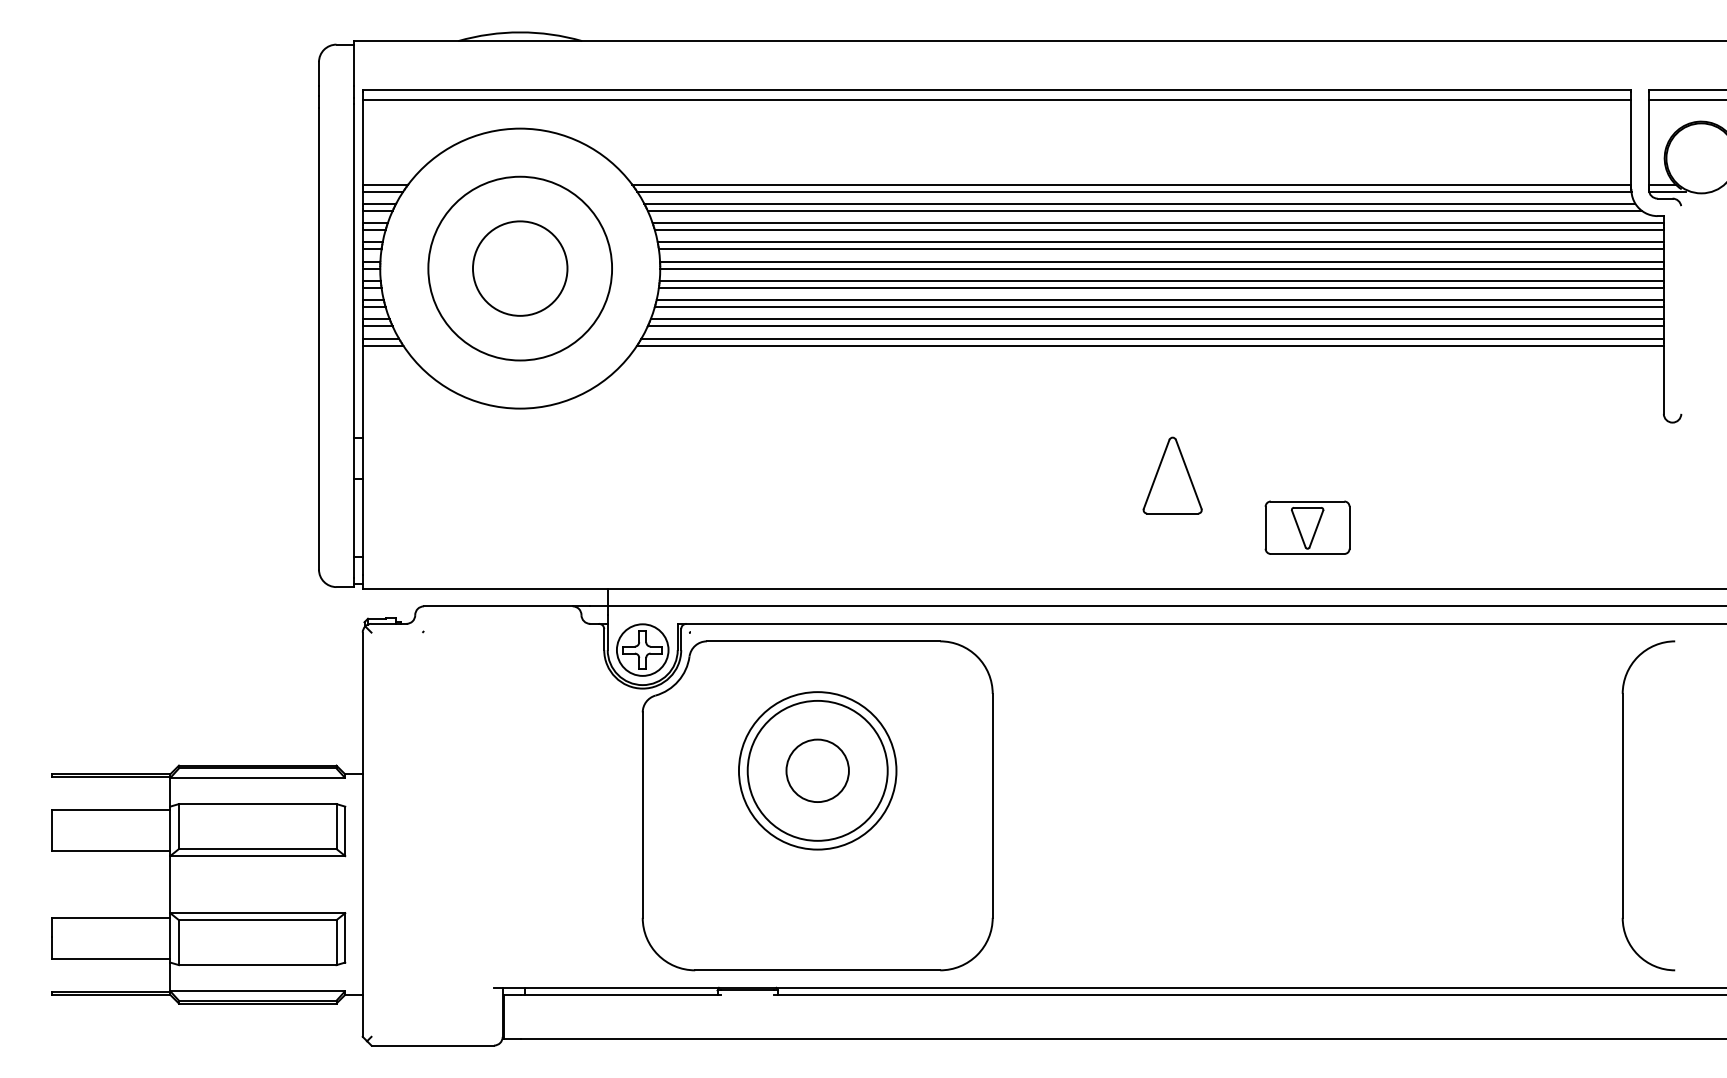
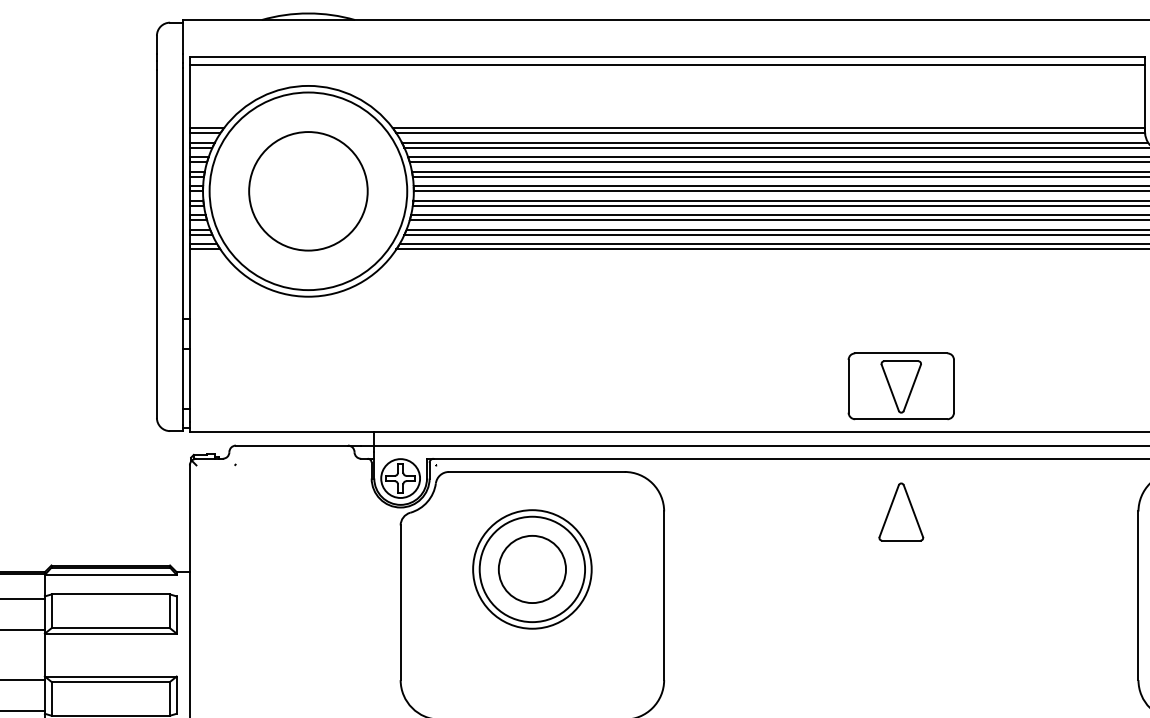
circle: (519, 268) -> (307, 191), size x1.43
circle: (519, 268) -> (307, 191), size x1.67
part: (1172, 475) -> (901, 511), moved
part: (1307, 527) -> (901, 386), size x1.67
circle: (817, 770) -> (532, 569), size x1.43

